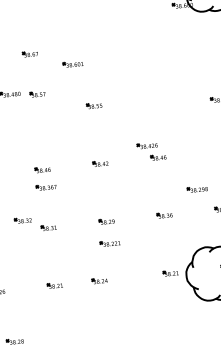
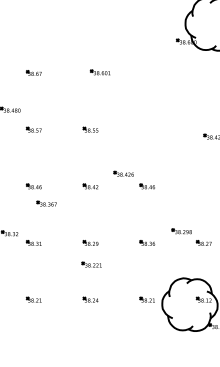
part: (72, 64) -> (99, 72), moved
part: (37, 93) -> (33, 129), moved
part: (146, 145) -> (123, 173), moved
part: (46, 187) -> (46, 203), moved
part: (197, 189) -> (181, 231), moved
part: (99, 280) -> (90, 299), moved

